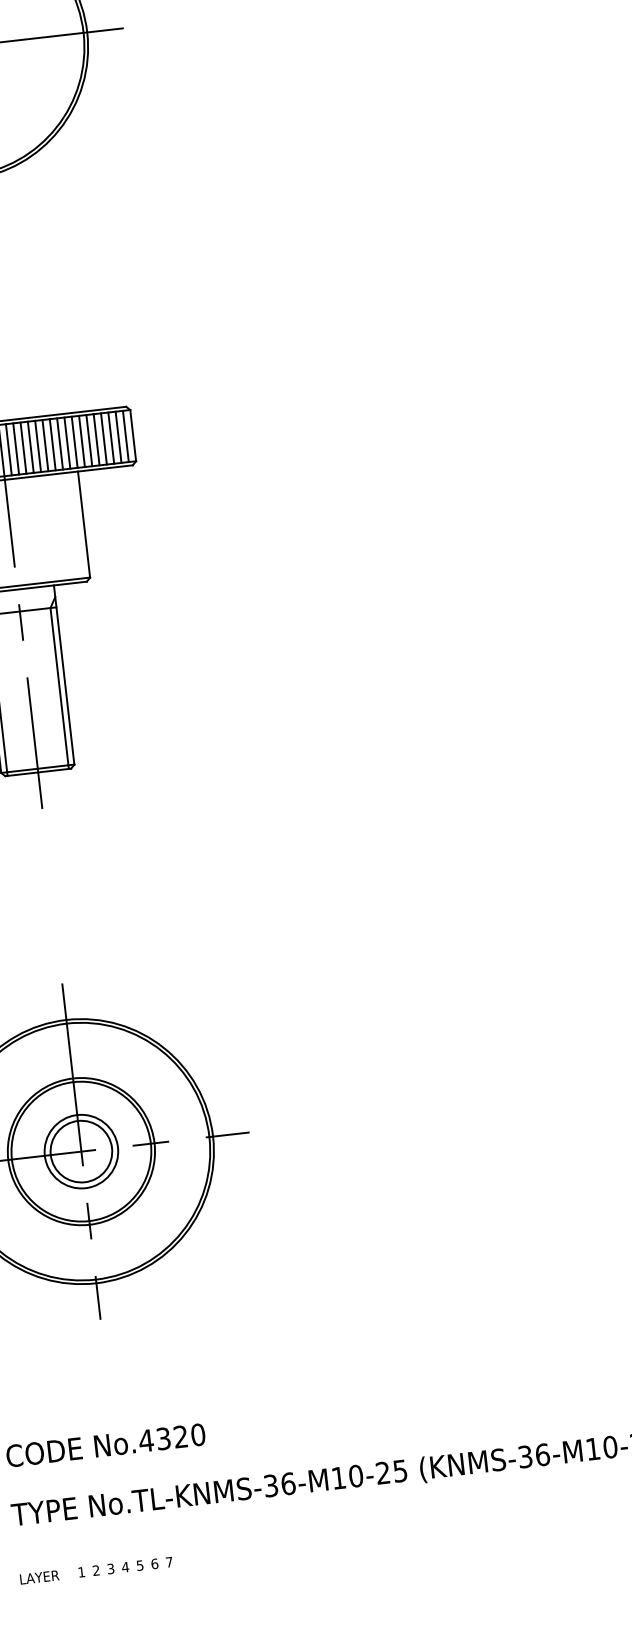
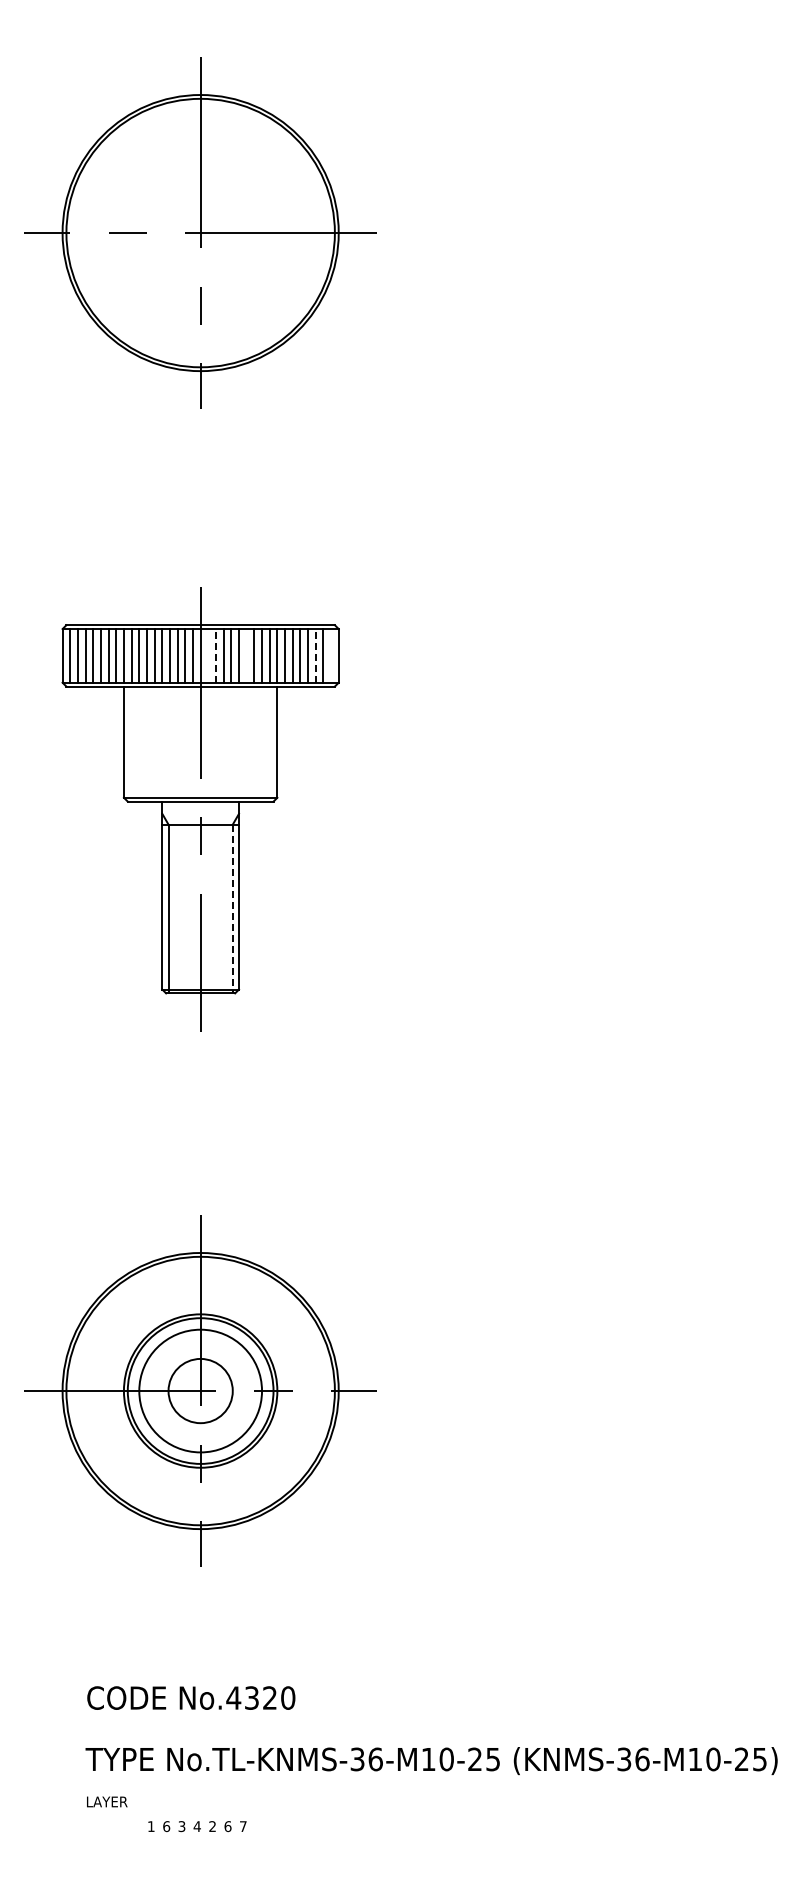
line: (126, 436) -> (331, 655), removed
line: (111, 437) -> (315, 655), solid -> dashed
line: (45, 445) -> (246, 655), removed
line: (16, 448) -> (216, 655), solid -> dashed
line: (8, 449) -> (208, 655), removed
line: (59, 688) -> (232, 909), solid -> dashed
circle: (81, 1151) -> (200, 1390), size x1.6
text: (140, 1565) -> (212, 1826), 5 -> 2
text: (96, 1570) -> (166, 1826), 2 -> 6
text: (39, 1576) -> (107, 1801), moved

